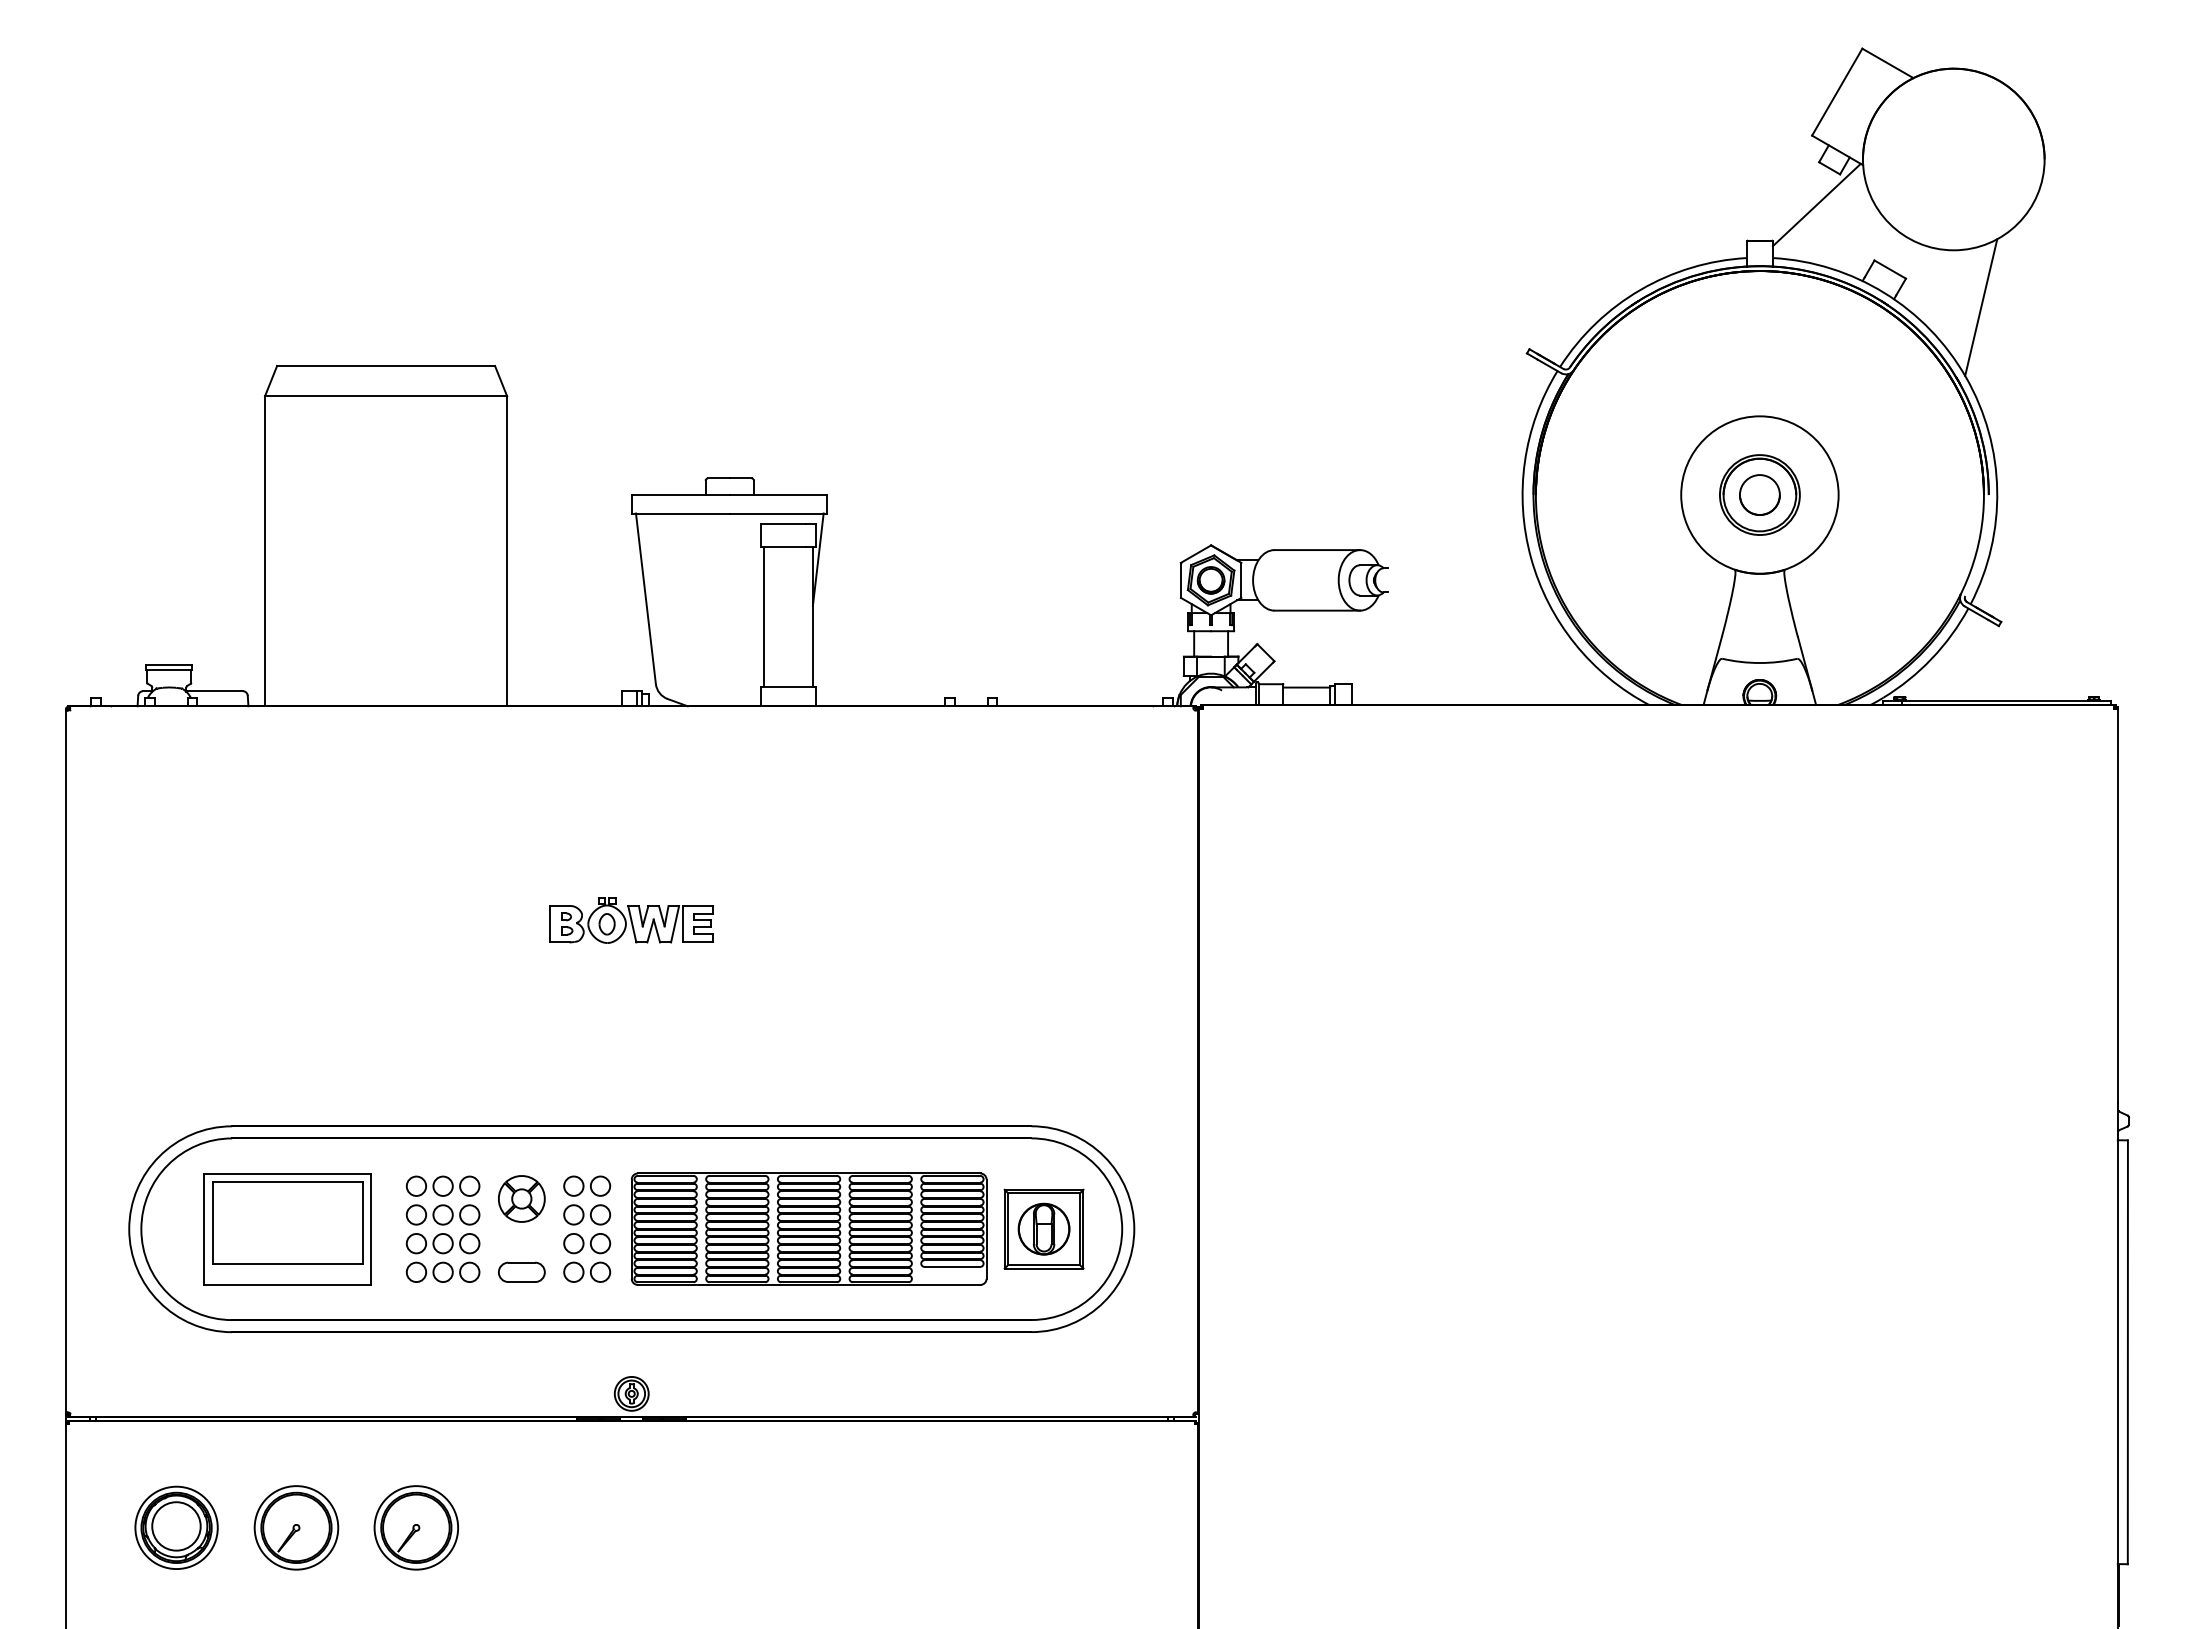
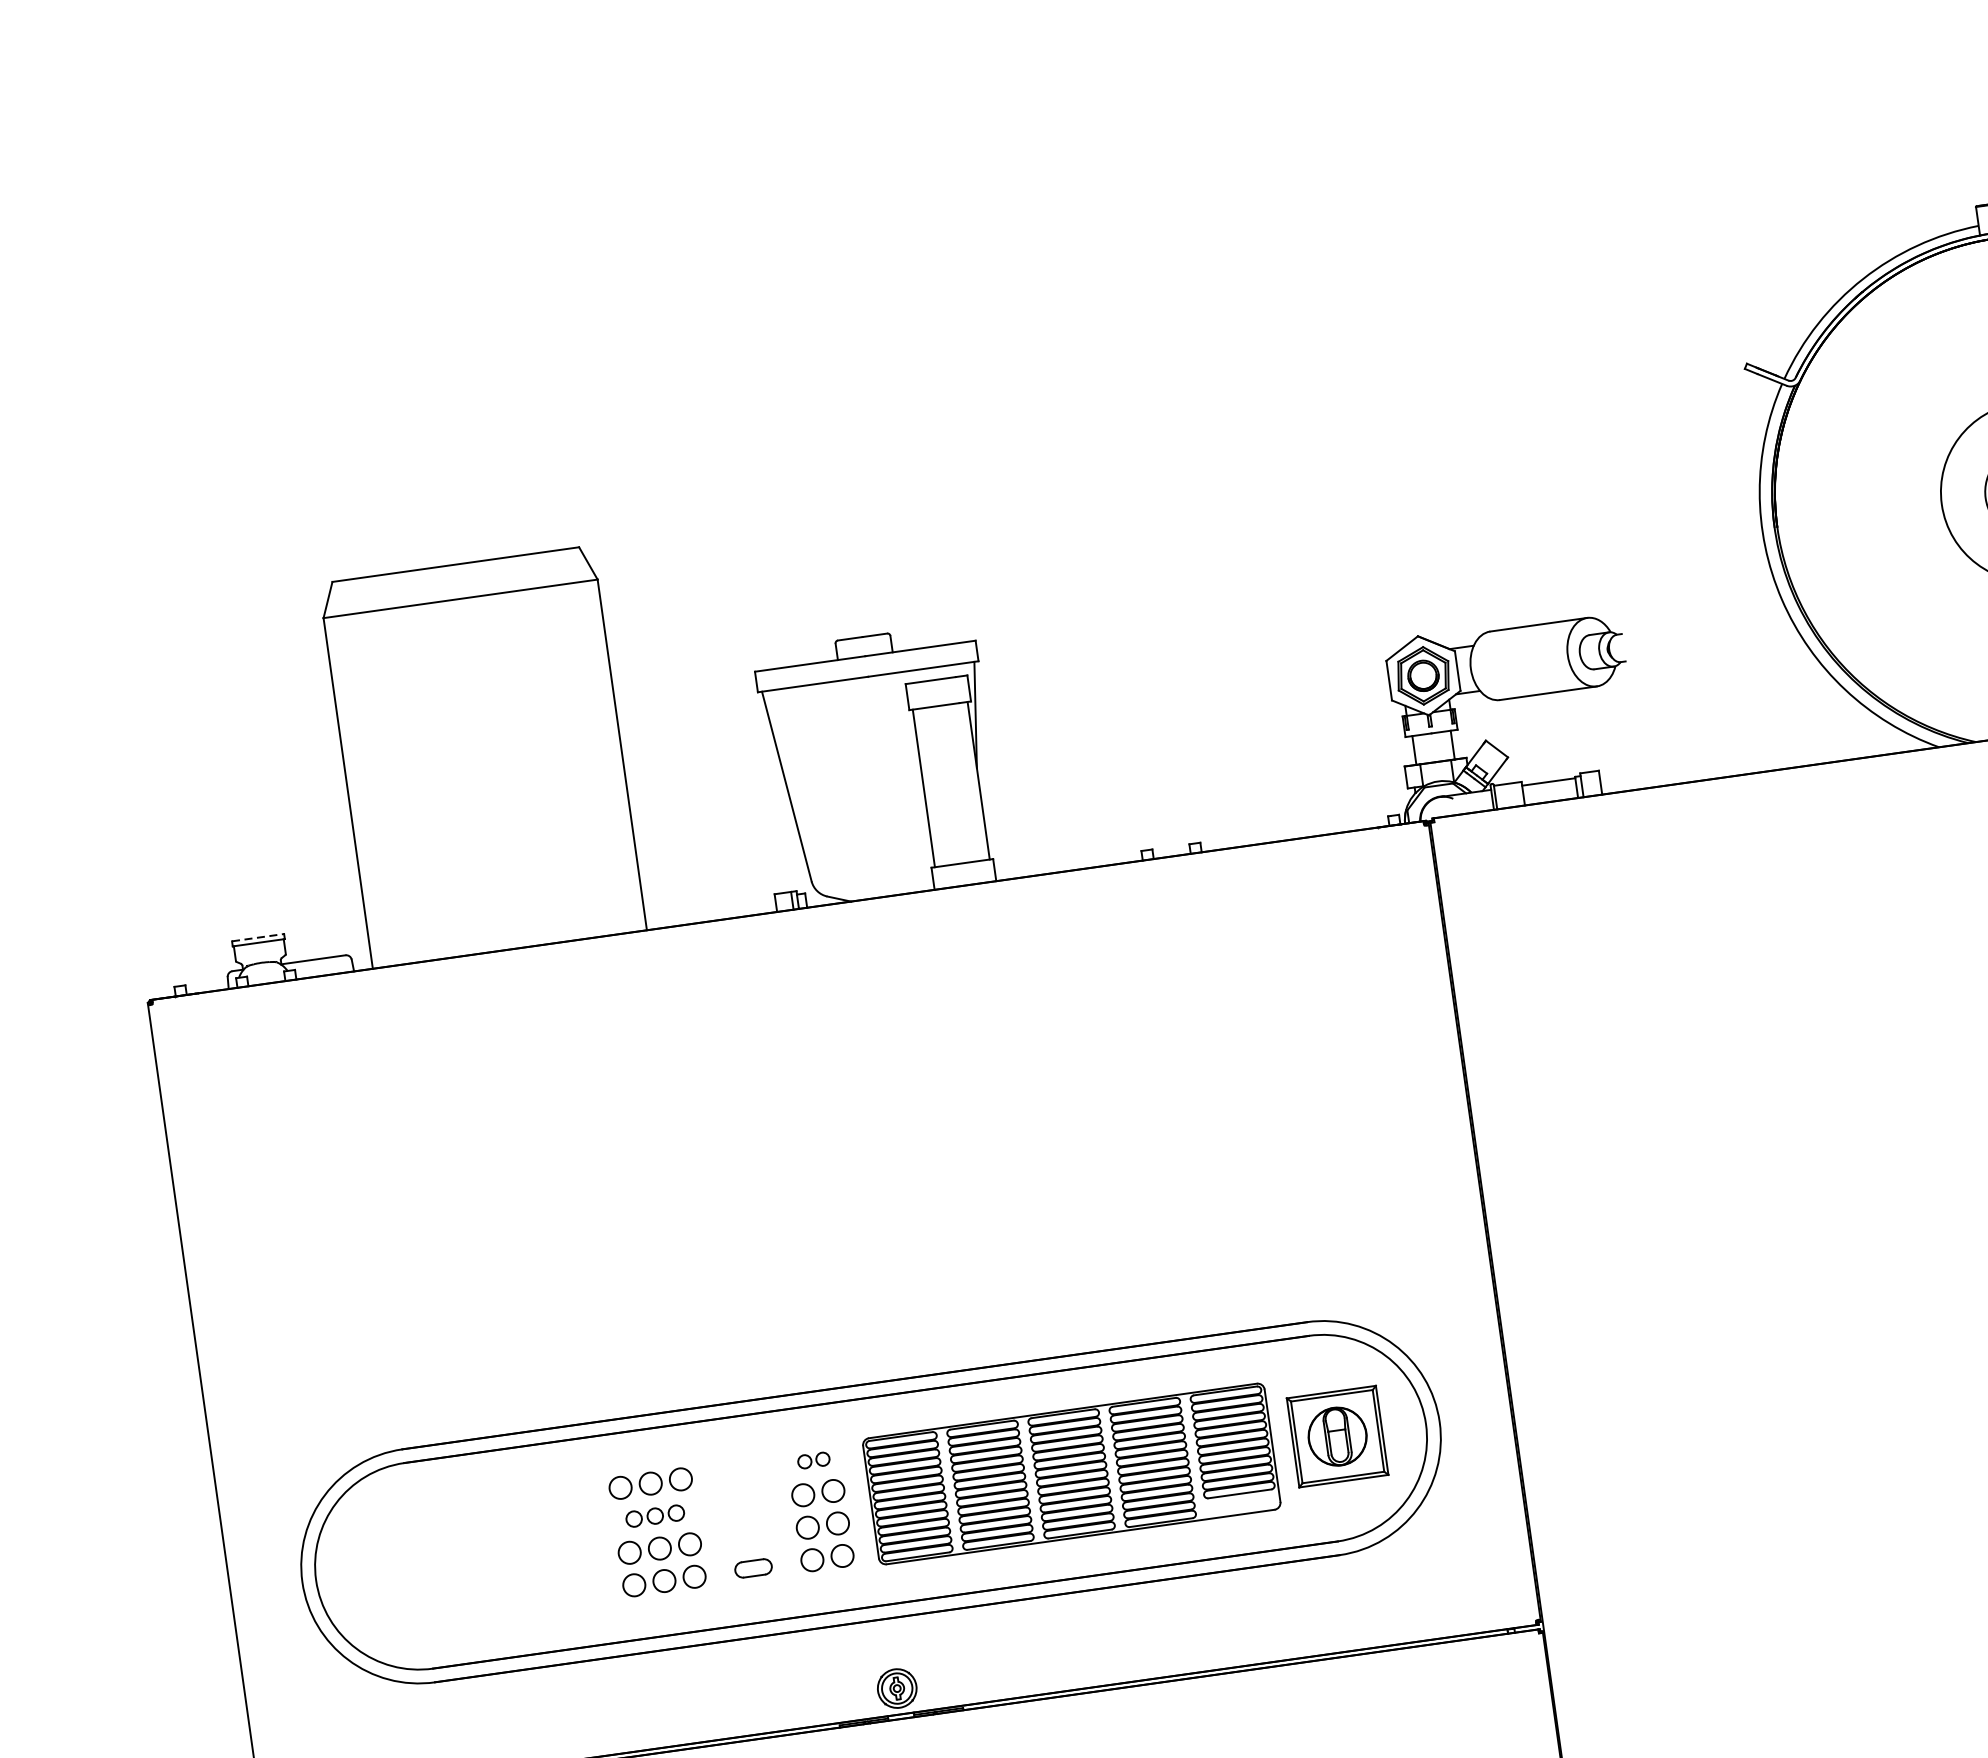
line: (169, 665) -> (258, 937), solid -> dashed
part: (631, 920) -> (821, 1152), removed
part: (587, 1185) -> (814, 1459), size x0.6
part: (521, 1198) -> (741, 1485), removed
part: (442, 1214) -> (654, 1515), size x0.7
part: (287, 1229) -> (481, 1557), removed
part: (521, 1271) -> (753, 1567), size x0.7

